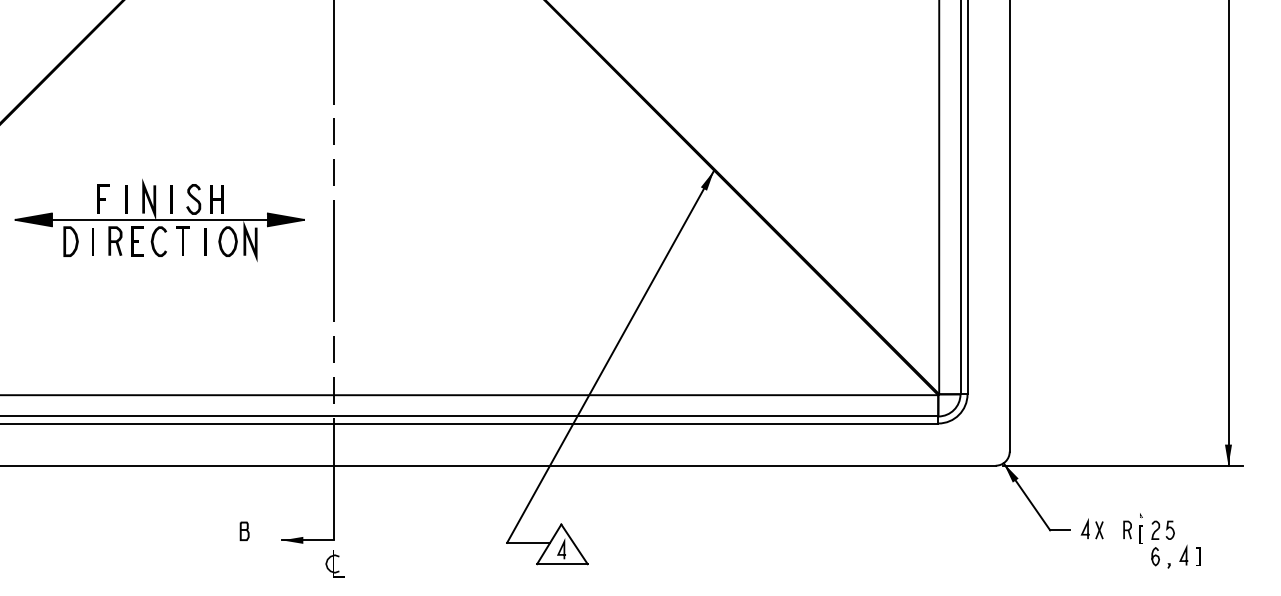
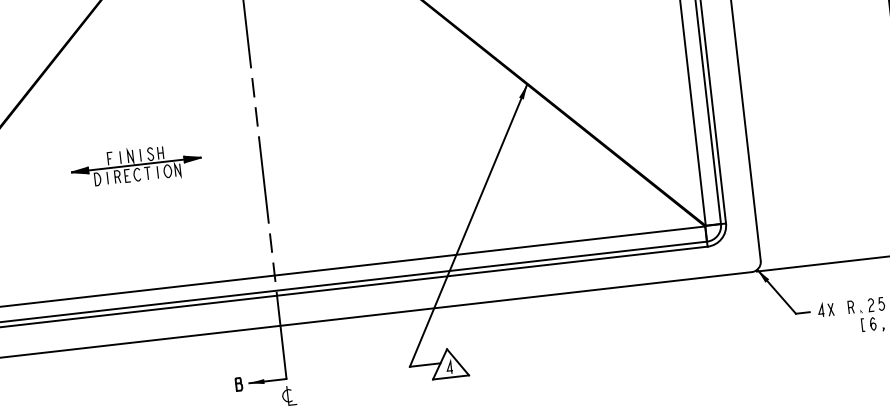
part: (160, 220) -> (136, 165), size x0.62
part: (1140, 528) -> (861, 320), moved
part: (244, 530) -> (238, 383), moved

